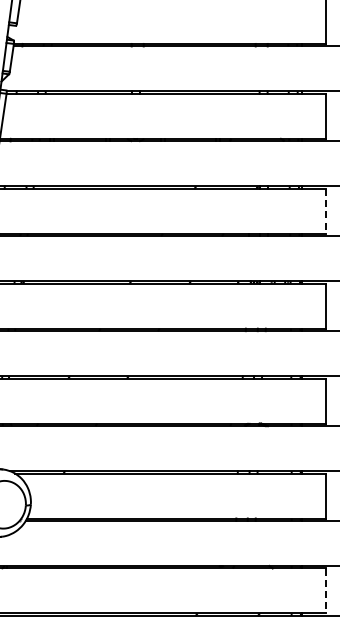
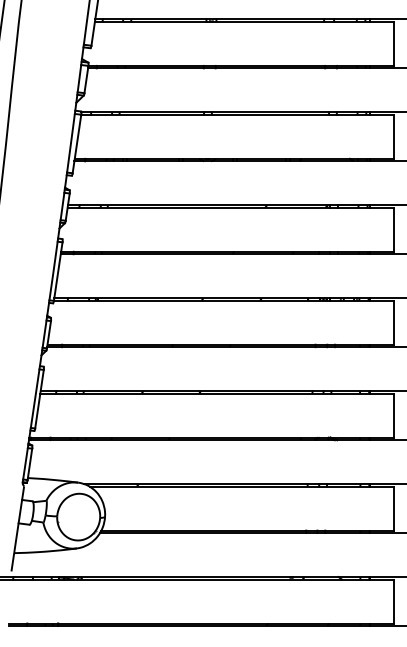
line: (326, 212) -> (394, 230), dashed -> solid
line: (326, 591) -> (394, 602), dashed -> solid

